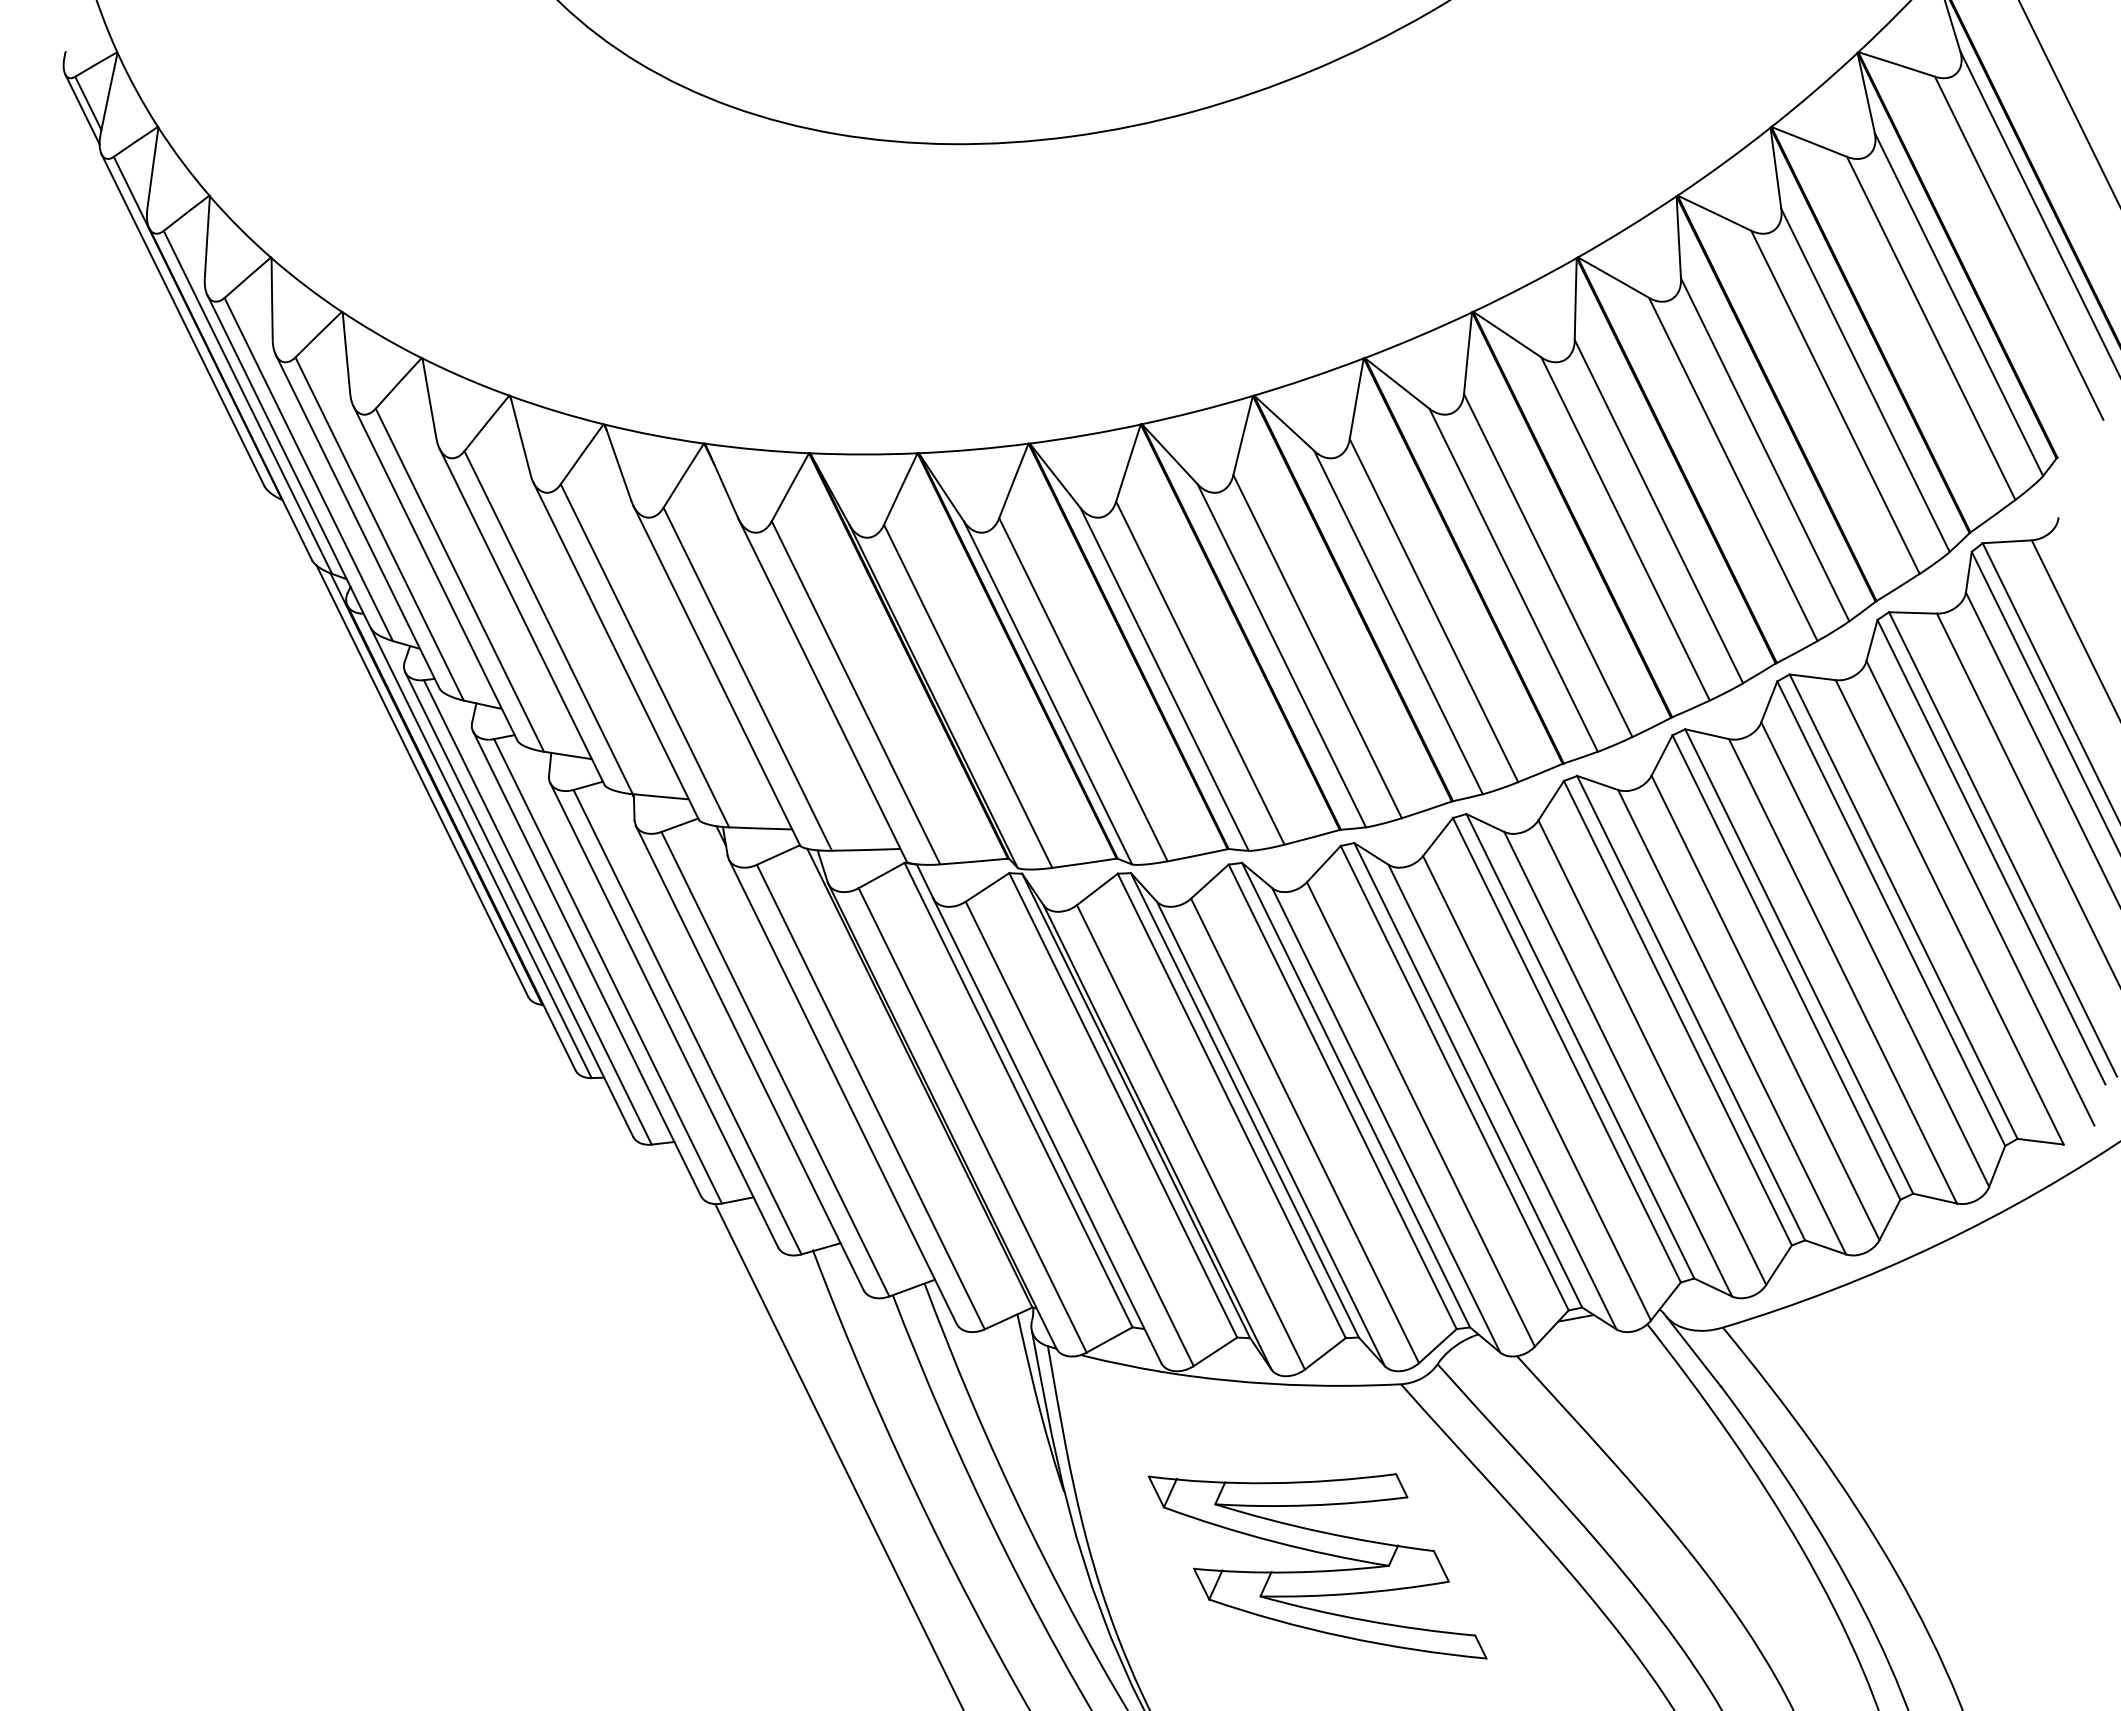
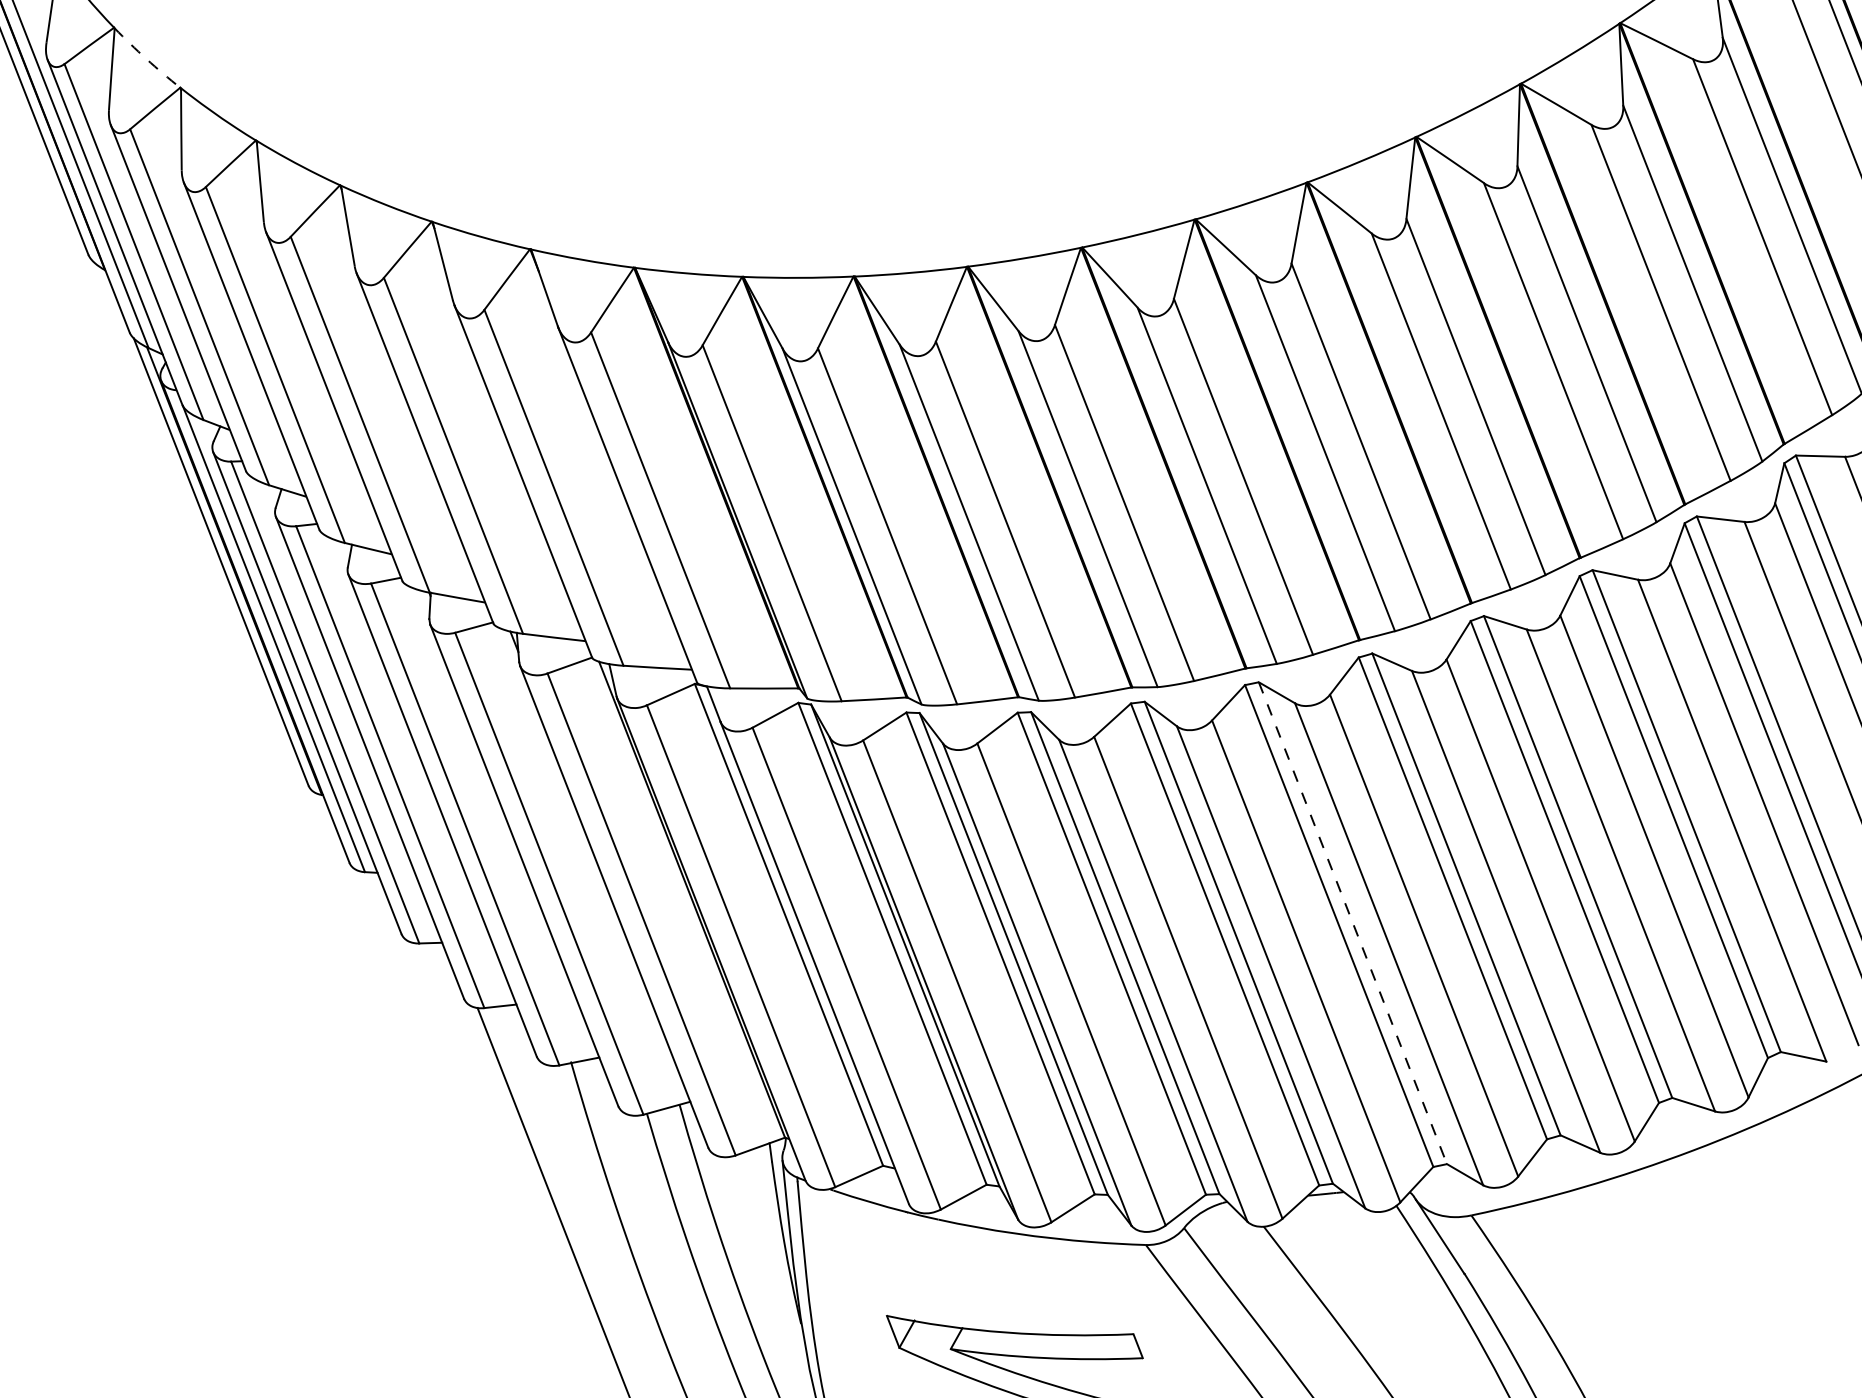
arc: (305, 286) -> (146, 59), solid -> dashed
line: (1580, 1046) -> (1353, 923), solid -> dashed

